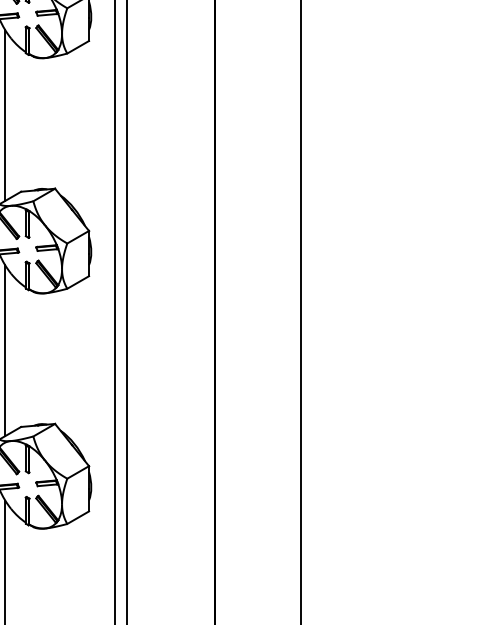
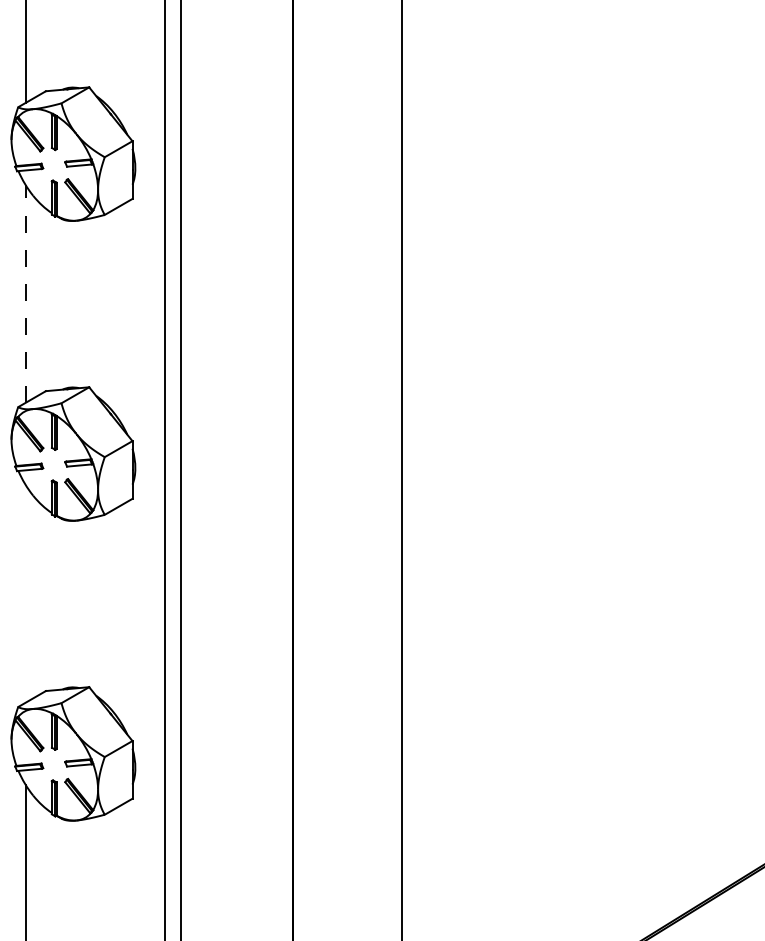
line: (5, 115) -> (25, 293), solid -> dashed
line: (5, 350) -> (25, 593), removed

